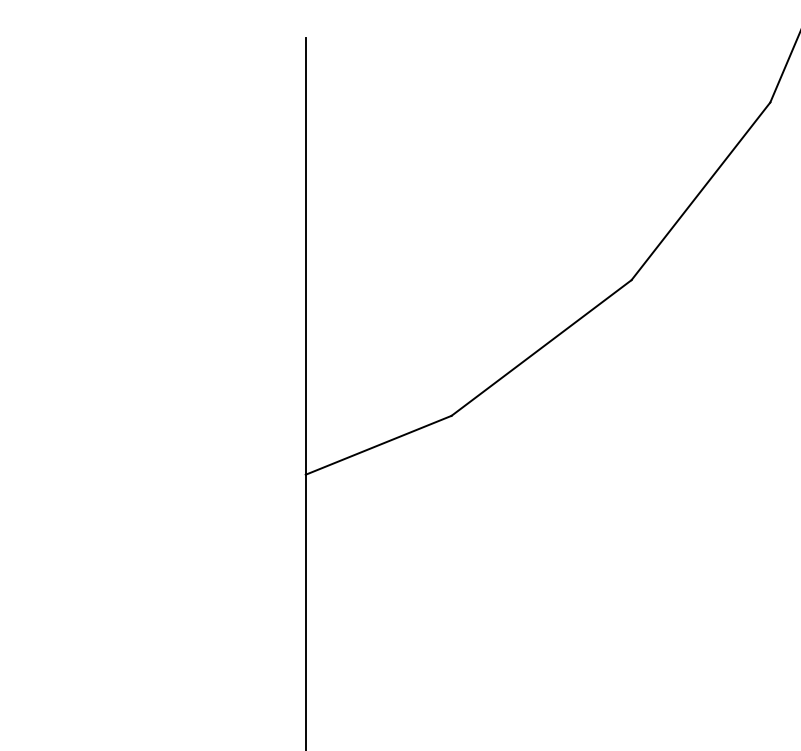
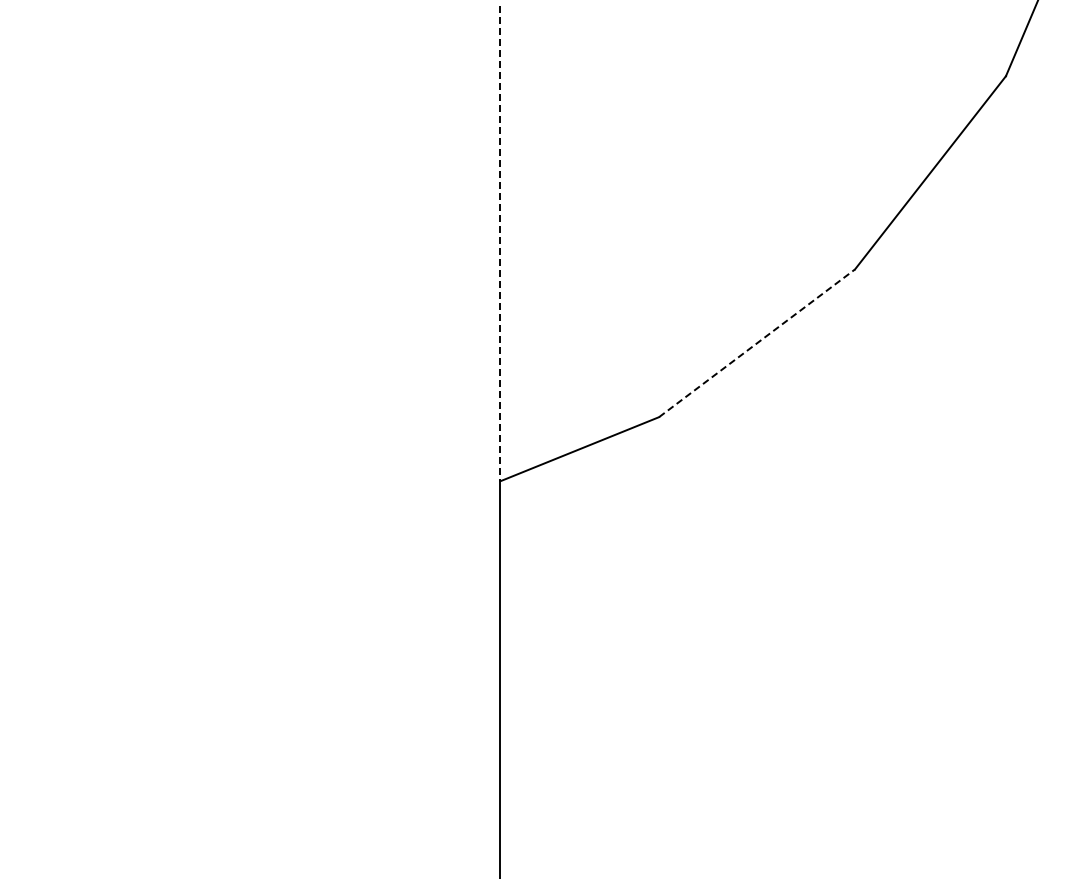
line: (305, 256) -> (500, 243), solid -> dashed
line: (541, 348) -> (757, 343), solid -> dashed

